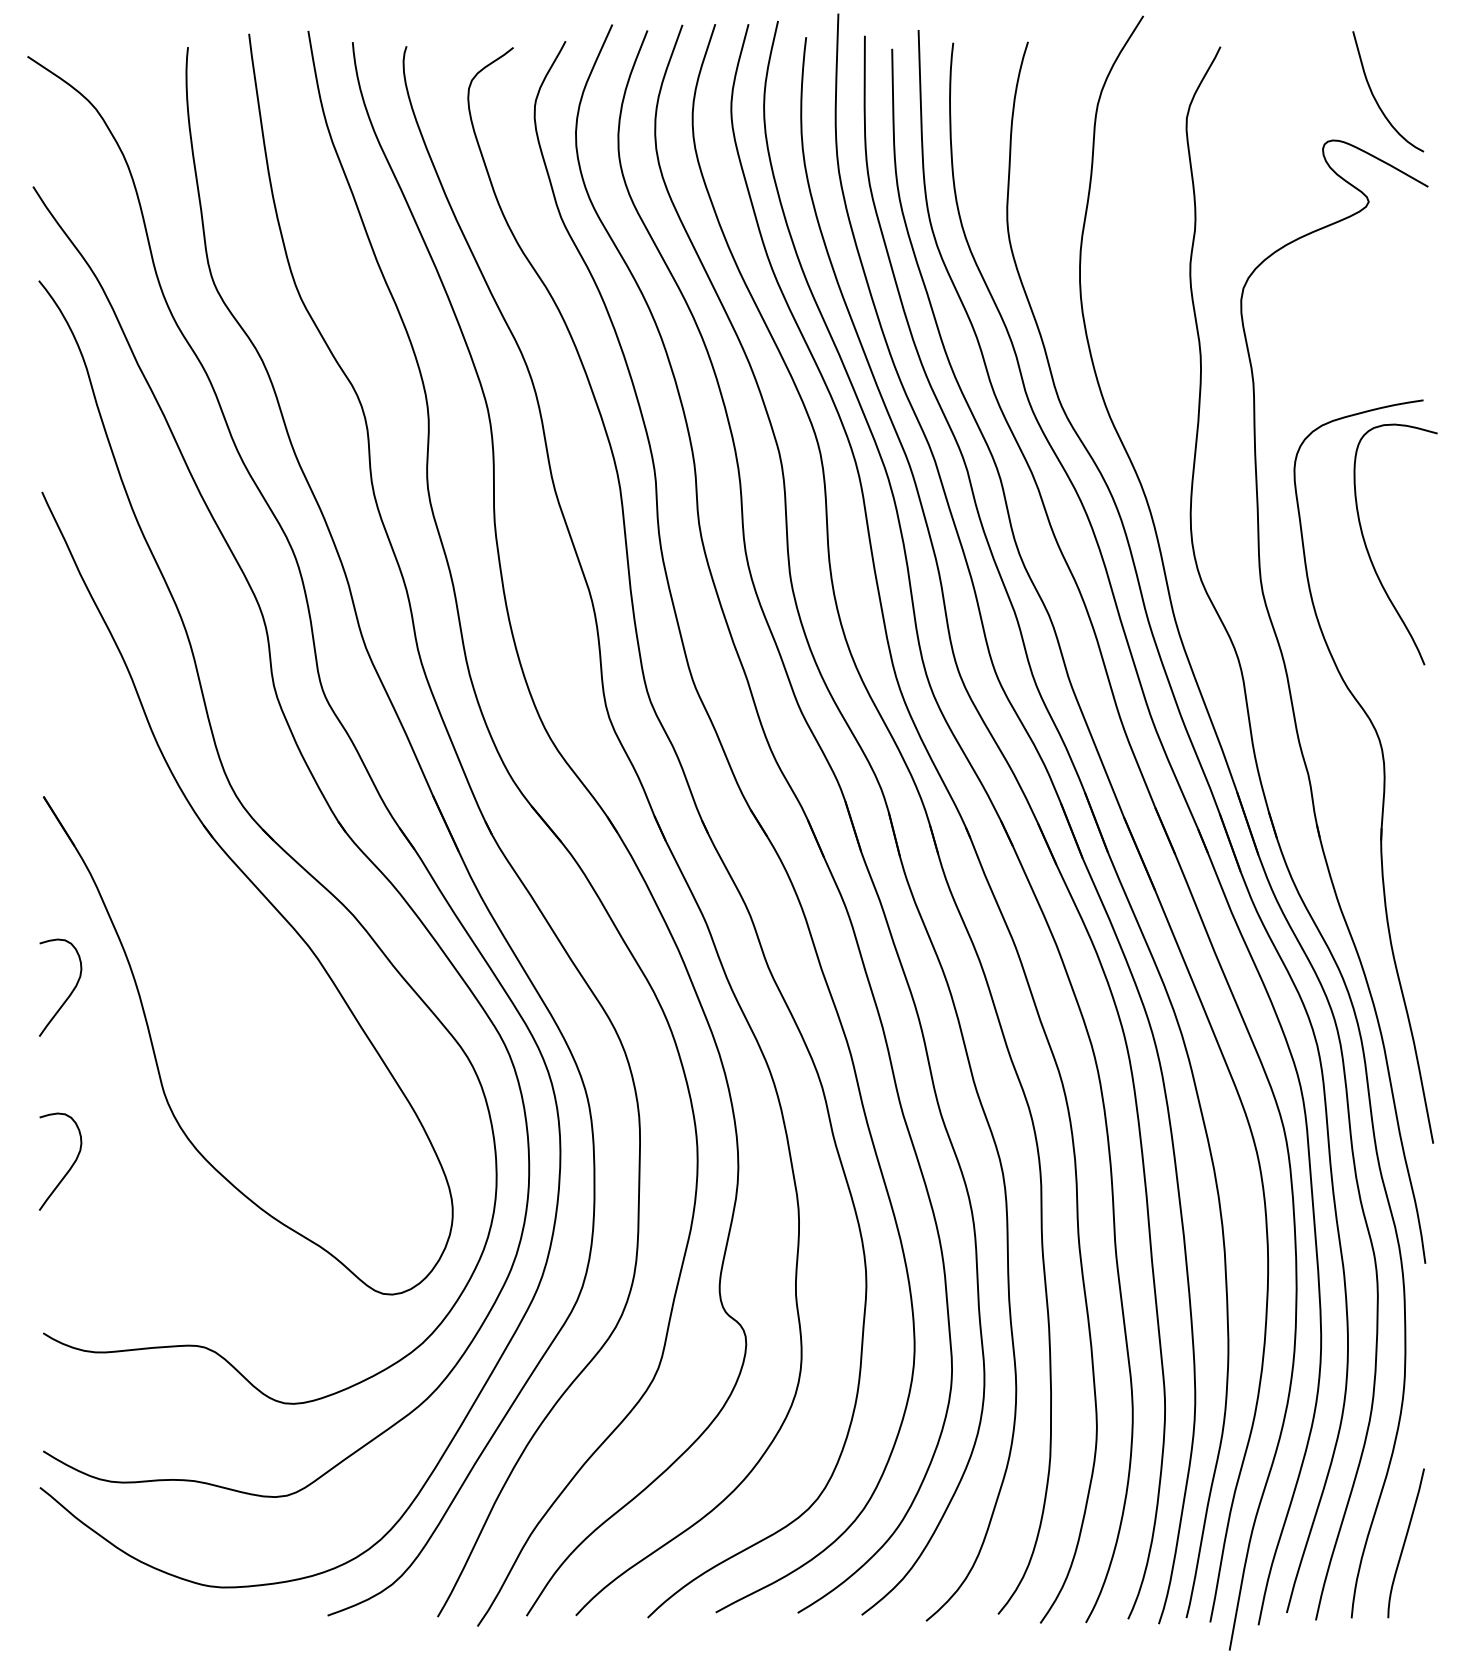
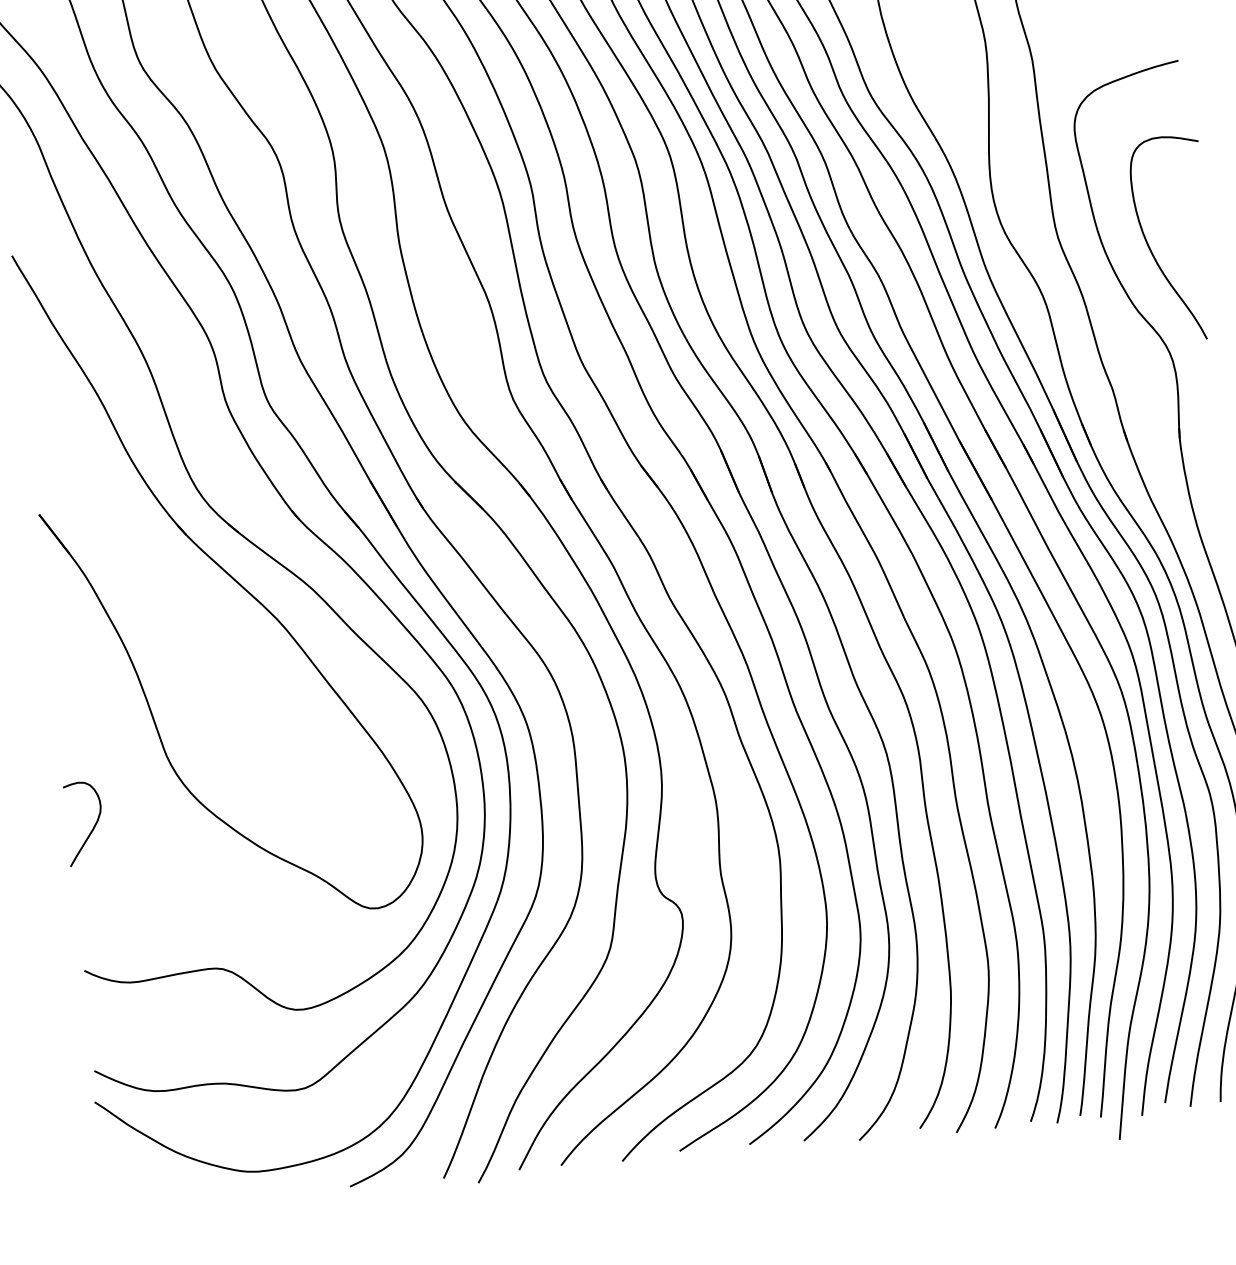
curve: (1369, 552) -> (1150, 248), moved
curve: (70, 992) -> (78, 678), removed

